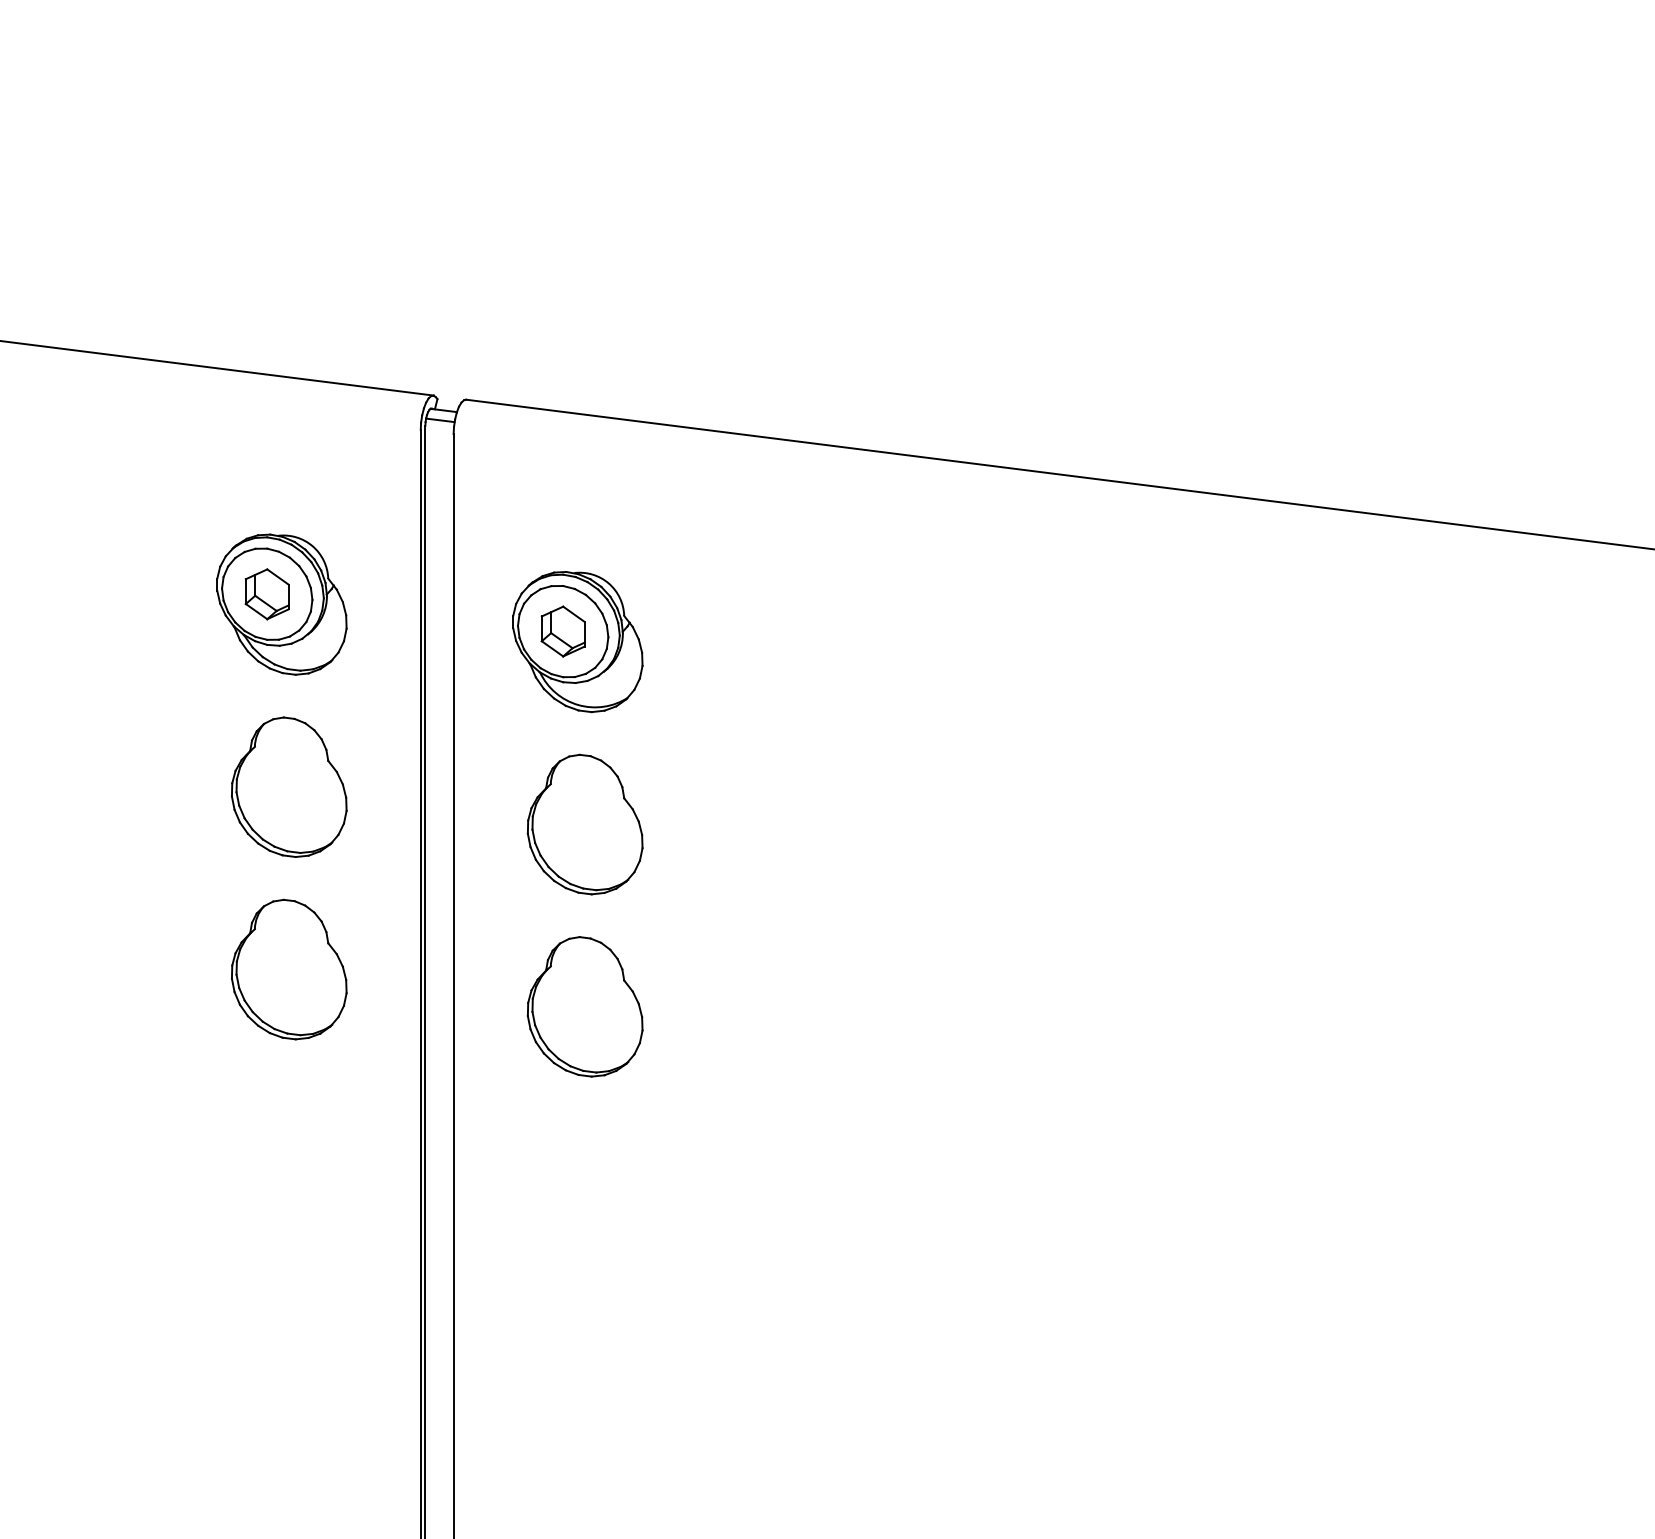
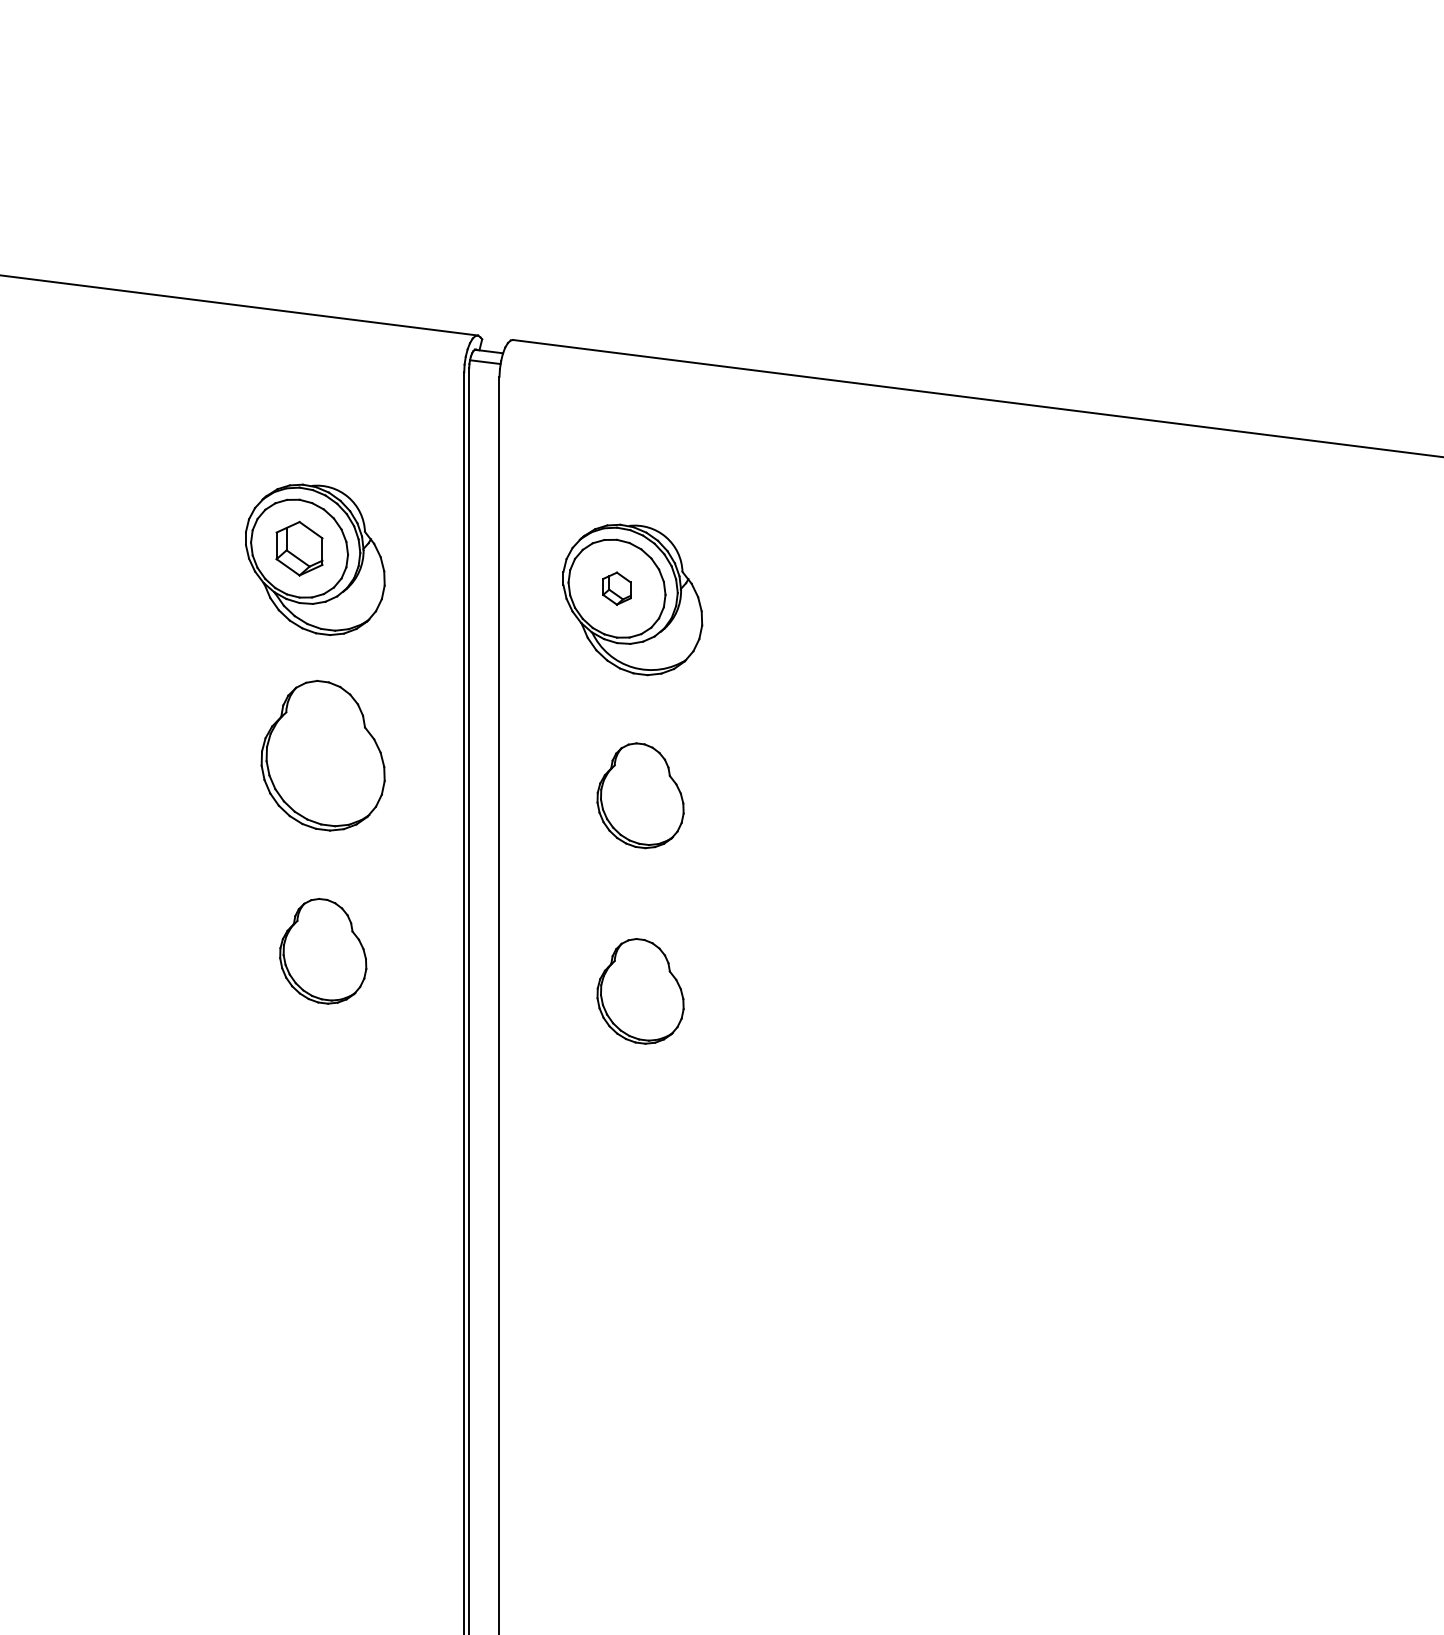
part: (562, 631) -> (616, 588), size x0.6
part: (584, 824) -> (639, 795), size x0.7
part: (289, 969) -> (323, 951), size x0.7
part: (584, 1006) -> (639, 990), size x0.7

